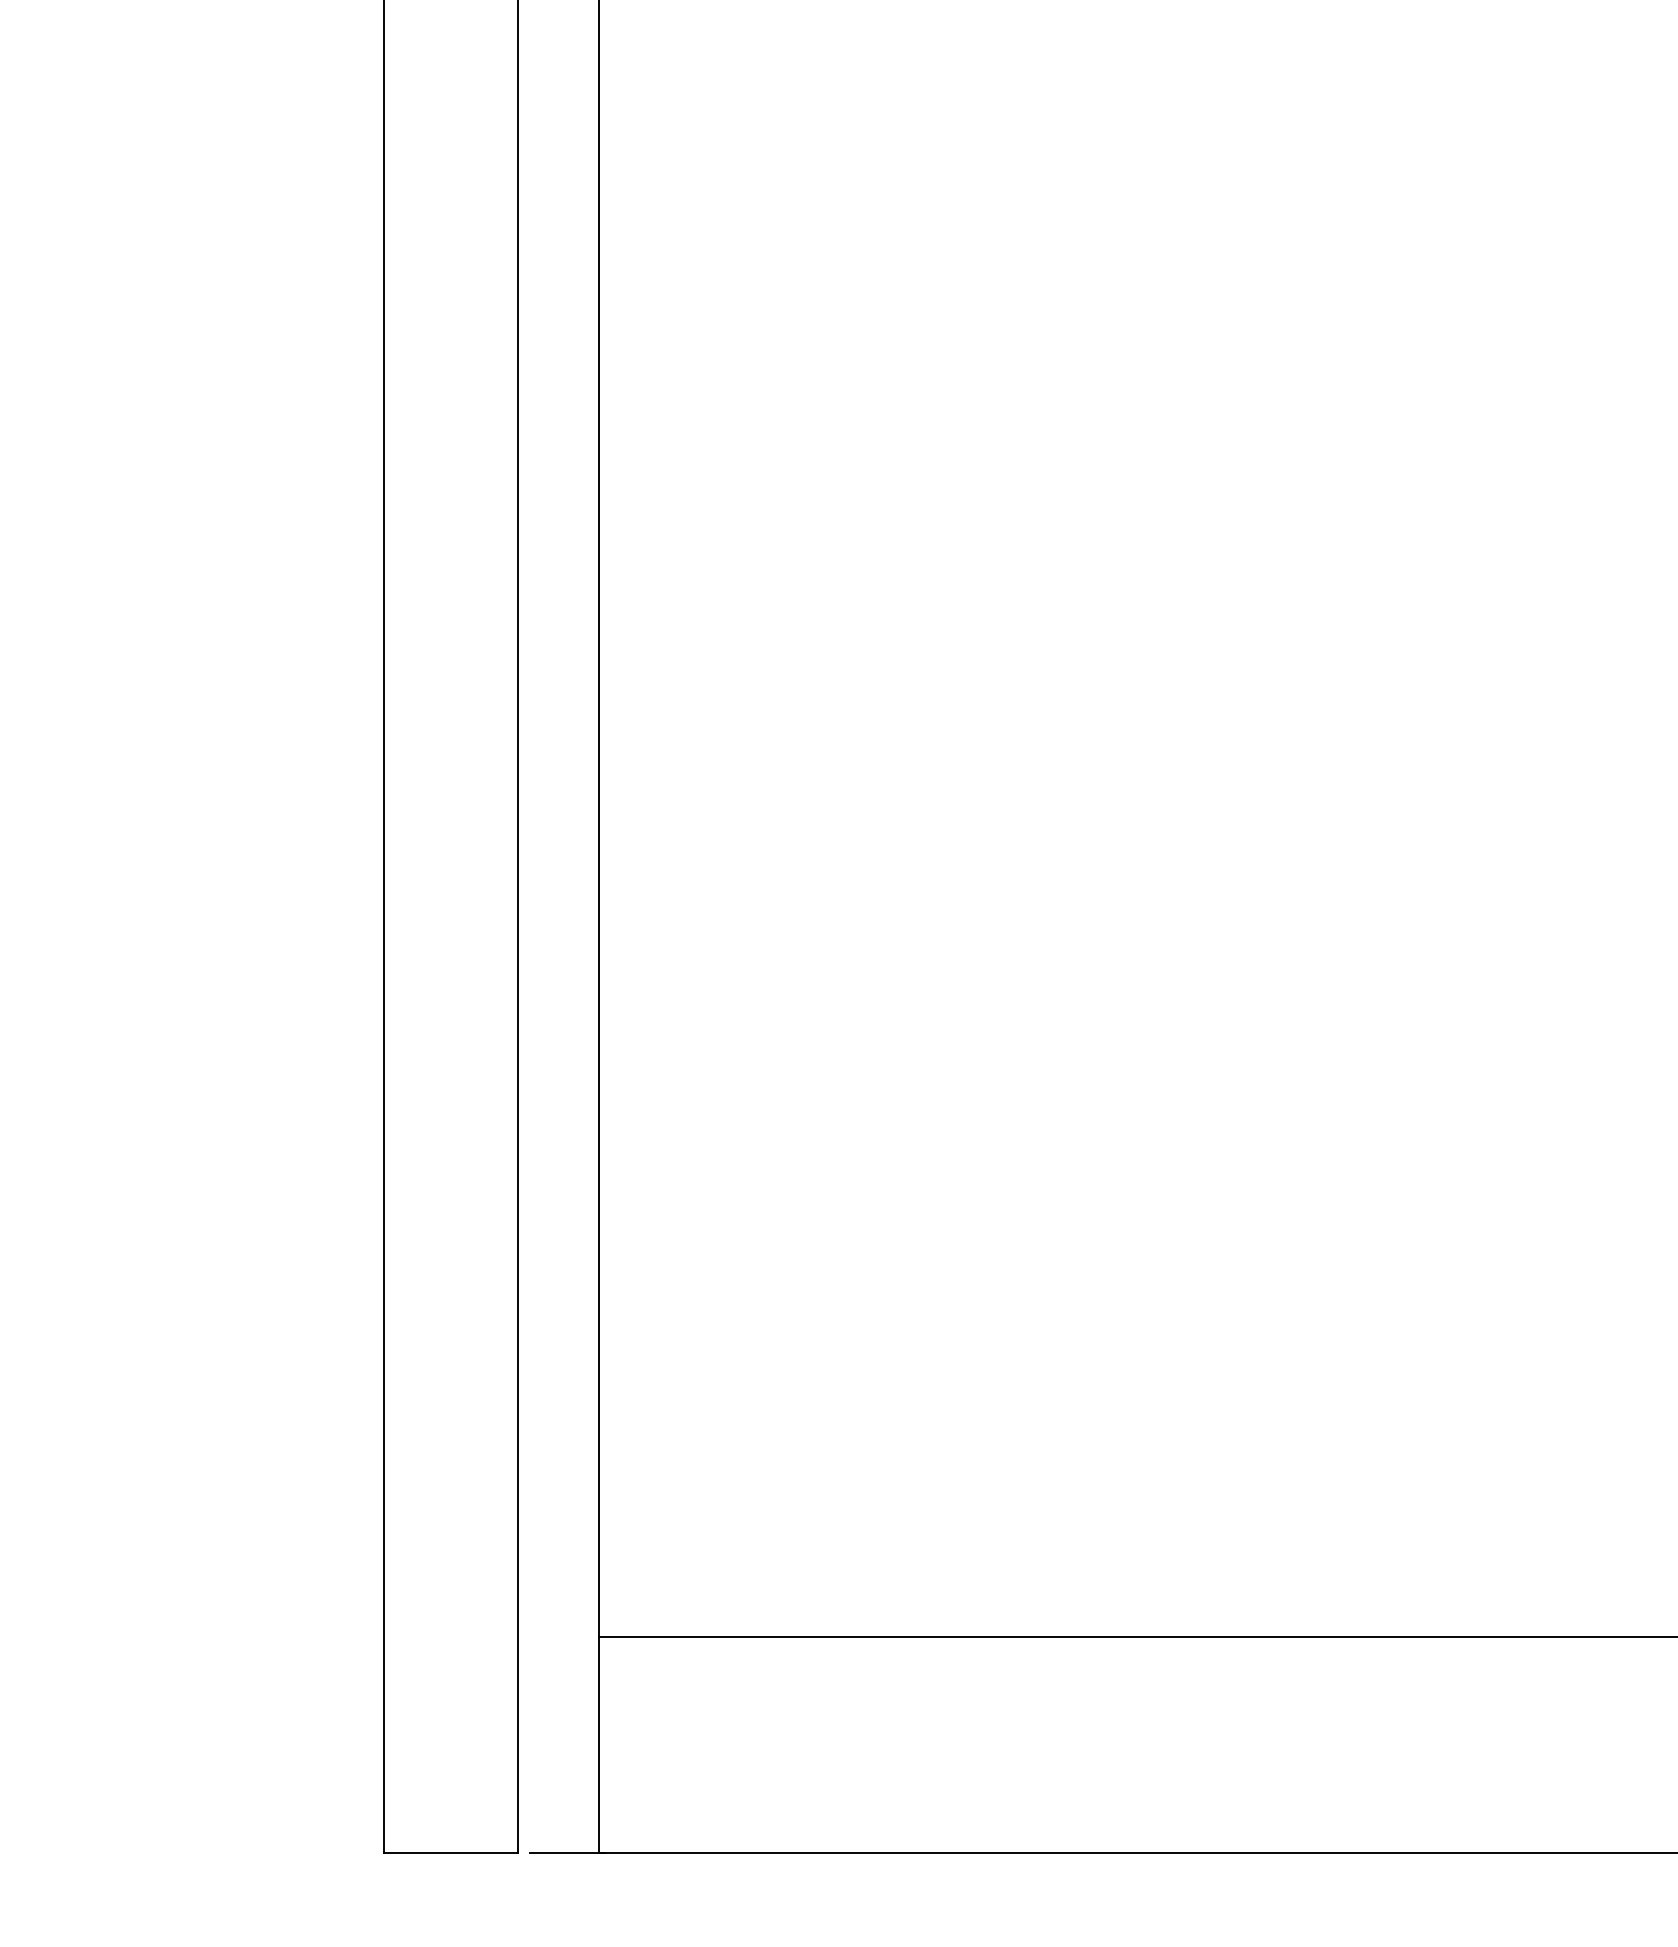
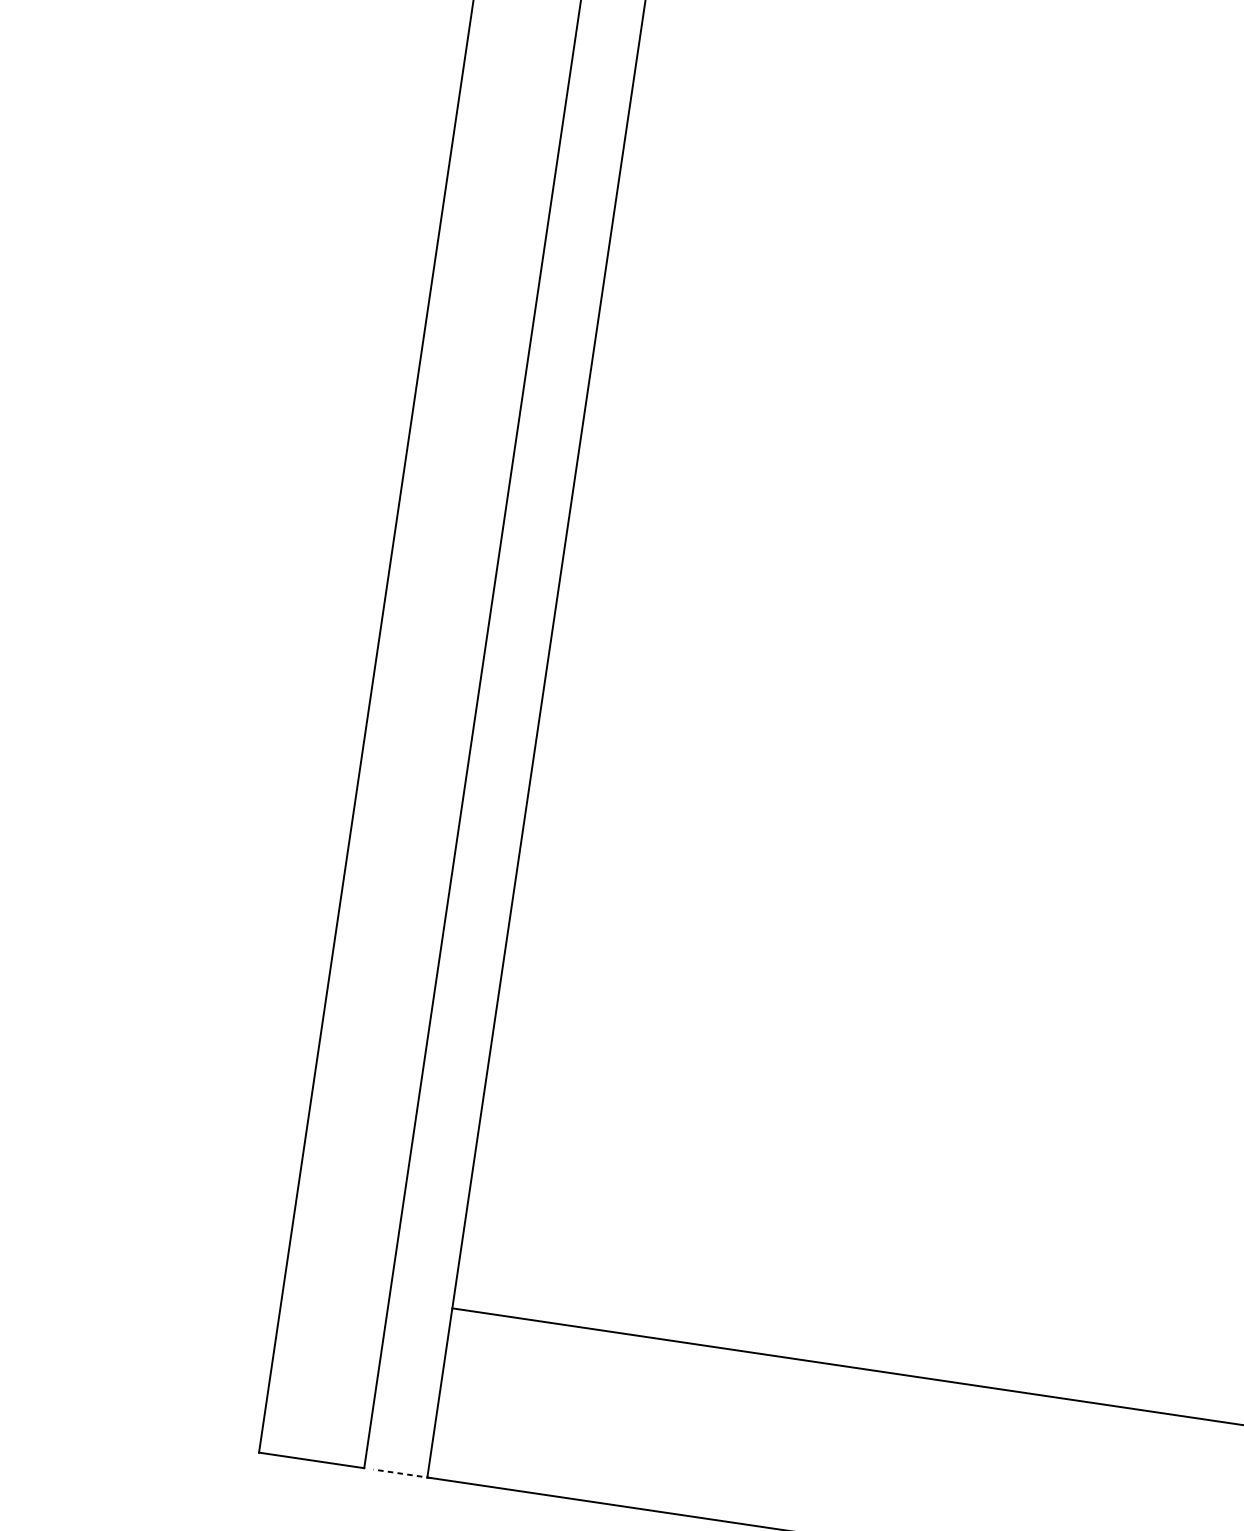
line: (566, 1853) -> (401, 1473), solid -> dashed

